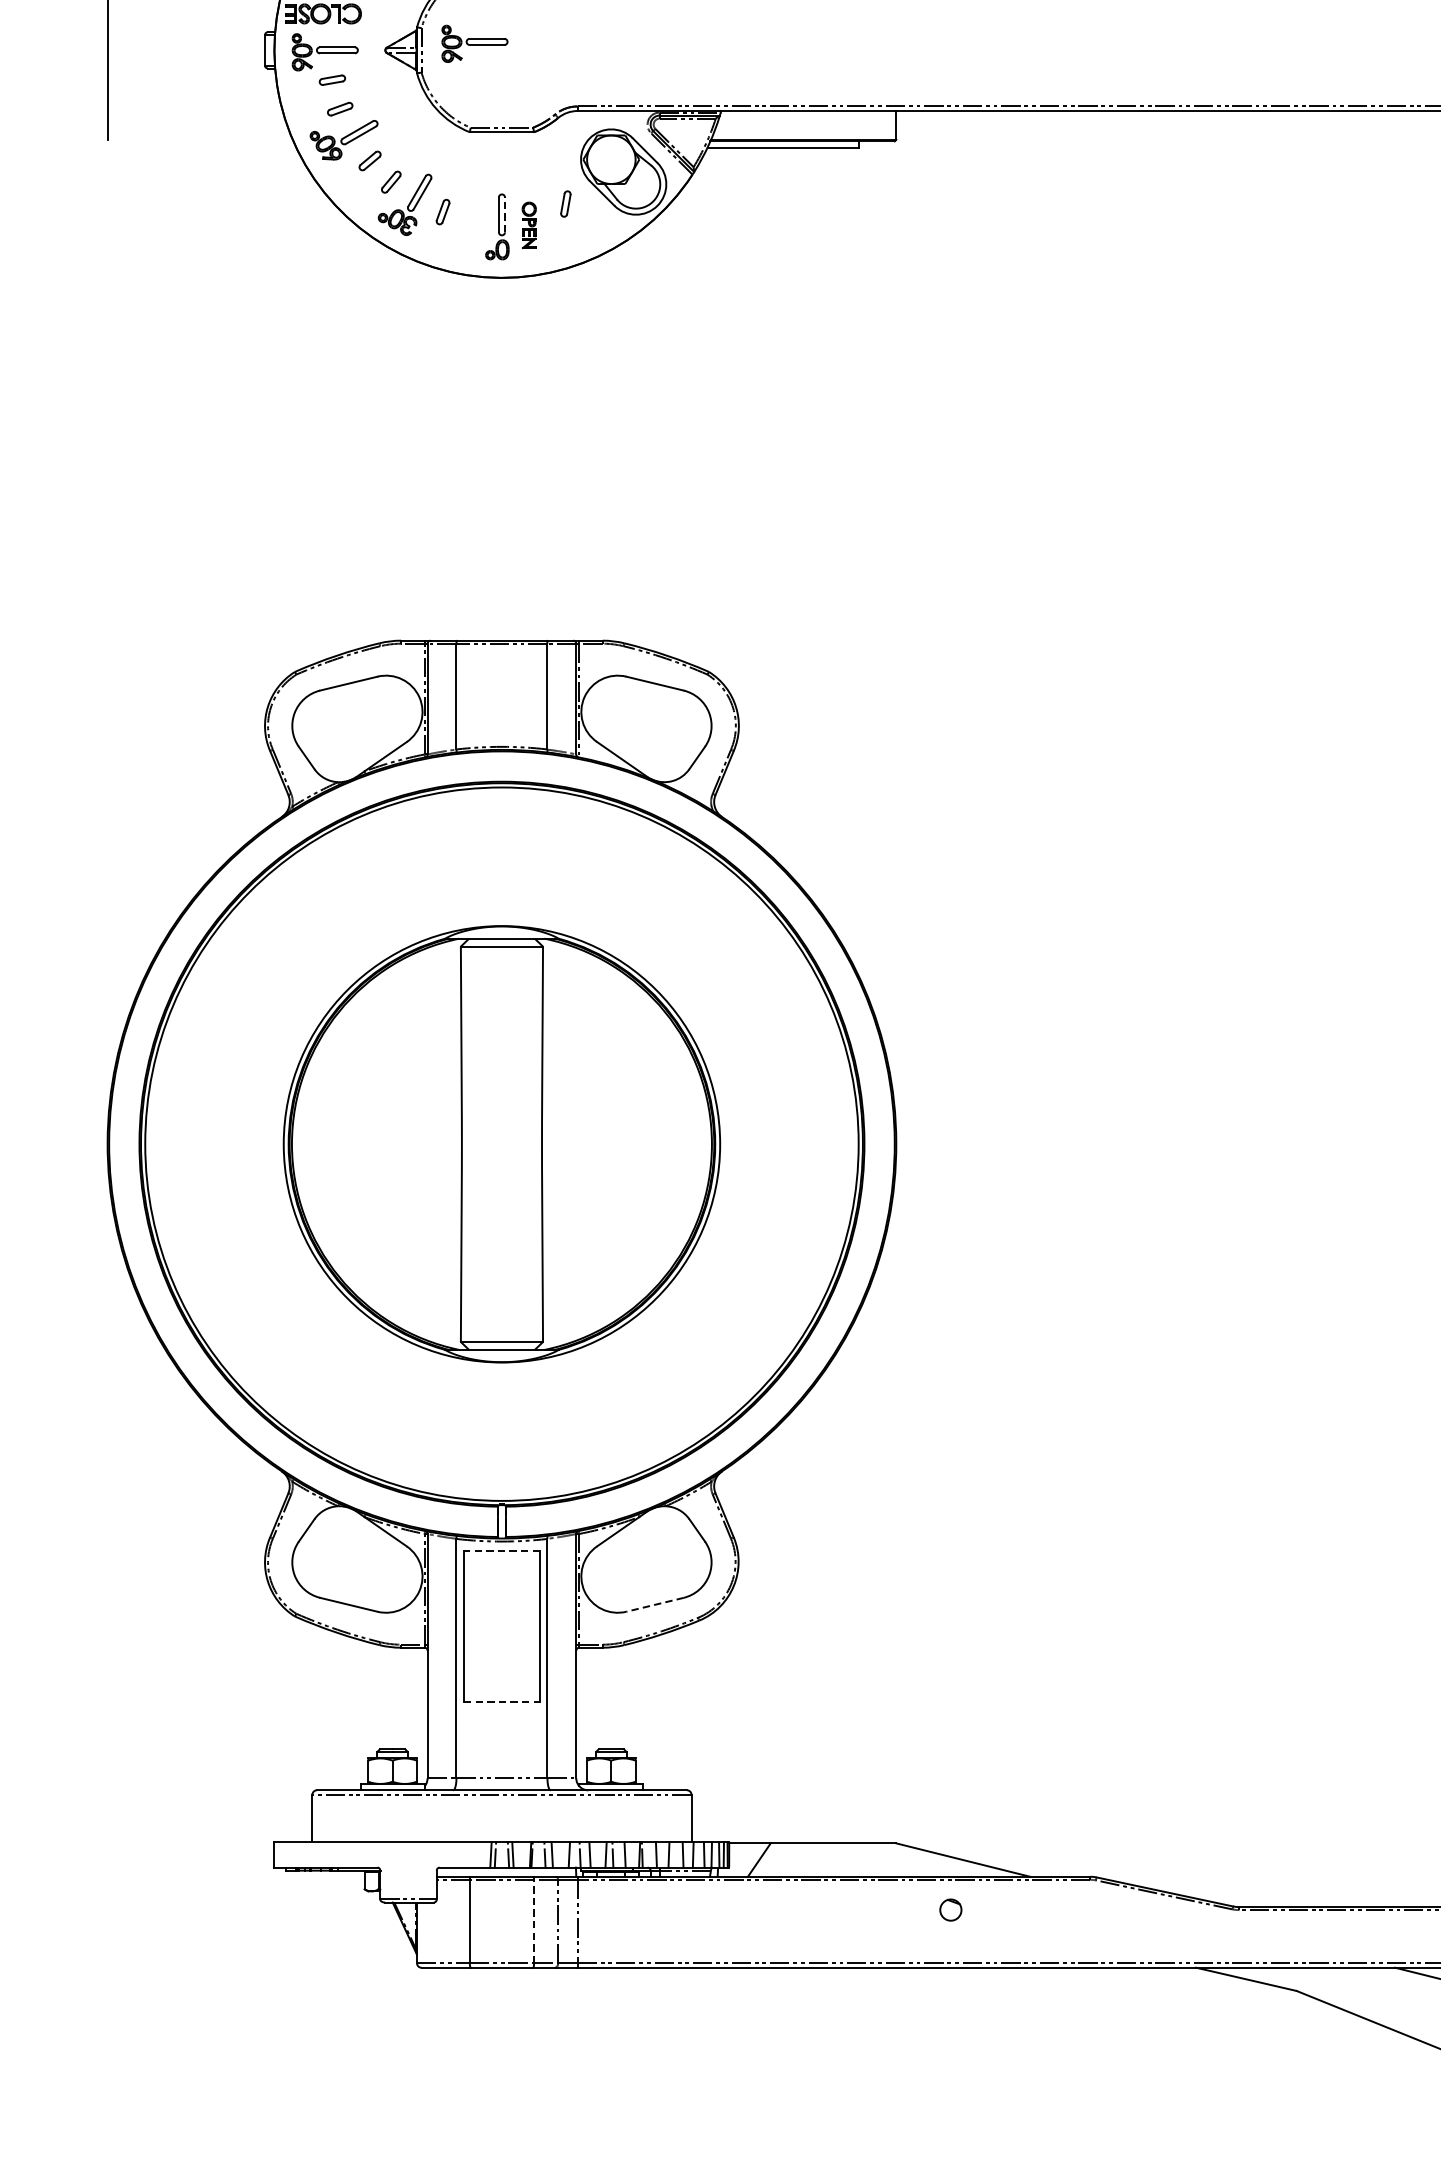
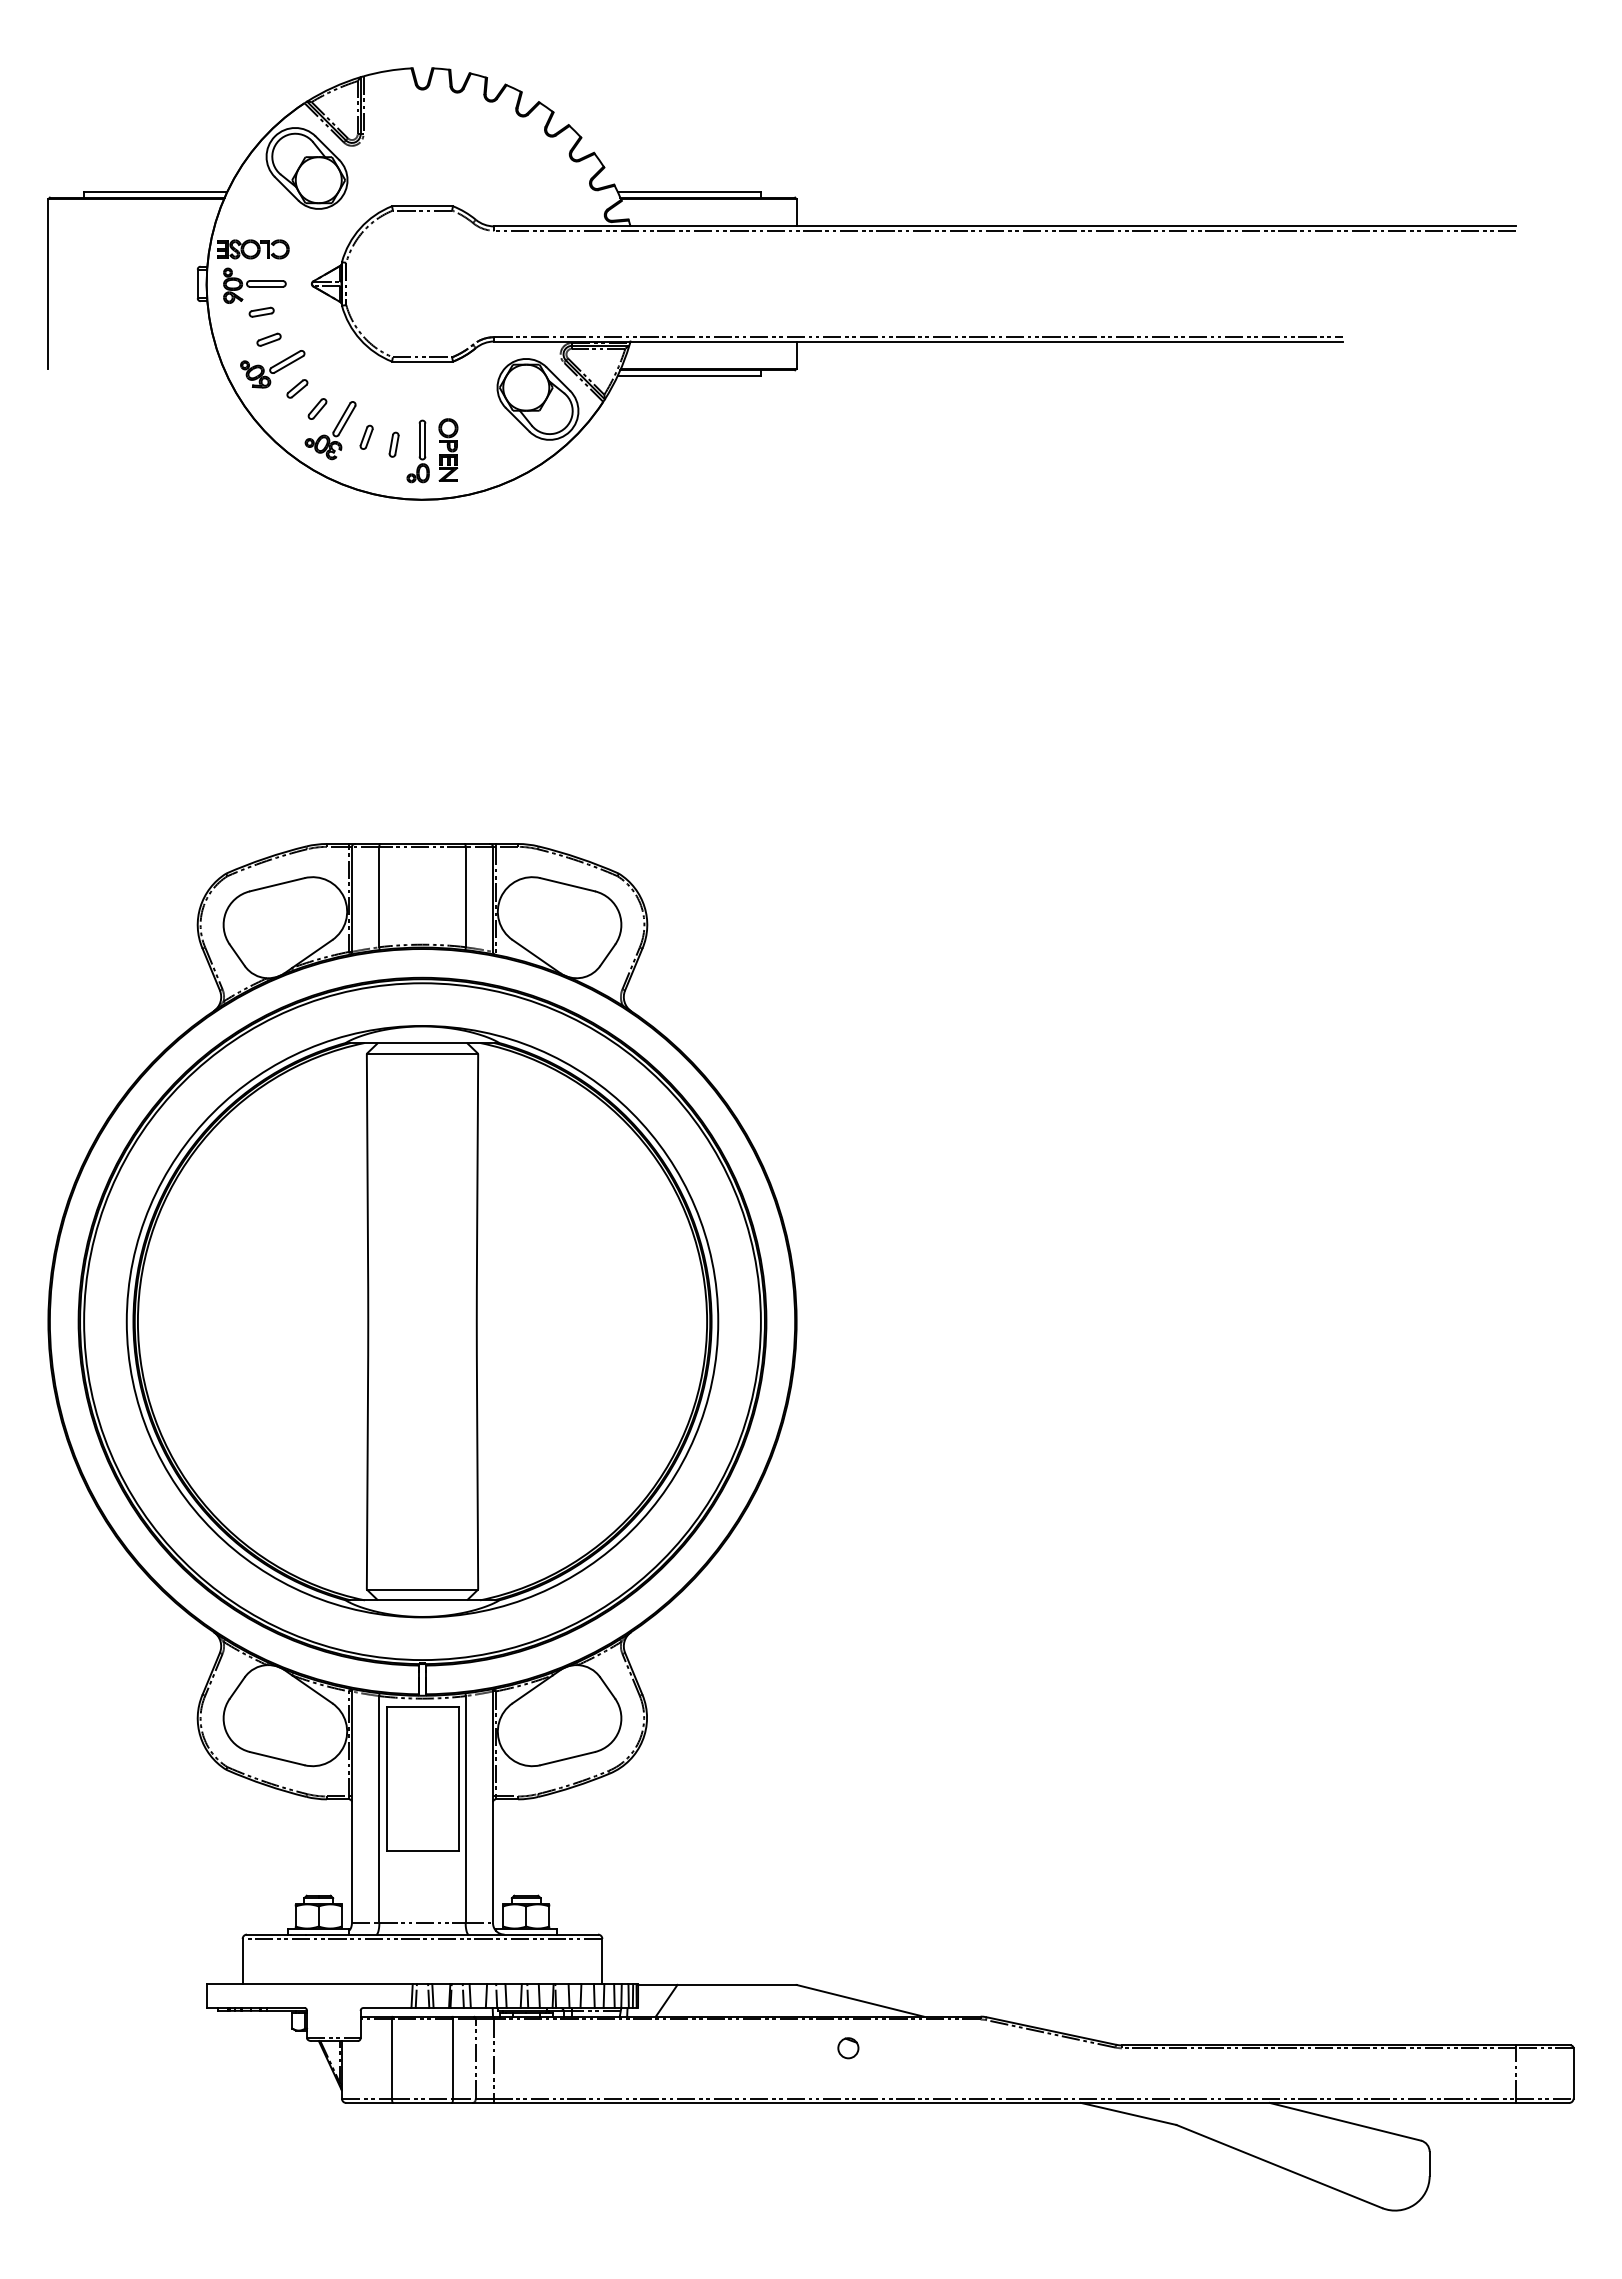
part: (474, 43) -> (396, 277), removed
part: (565, 203) -> (393, 444), moved
line: (505, 215) -> (425, 440), dashed -> solid
part: (529, 224) -> (448, 449), size x1.43
part: (501, 1144) -> (422, 1321), size x1.43
line: (501, 1550) -> (422, 1707), dashed -> solid
line: (654, 1604) -> (567, 1758), dashed -> solid
line: (501, 1702) -> (422, 1851), dashed -> solid
line: (533, 1921) -> (452, 2059), dashed -> solid

